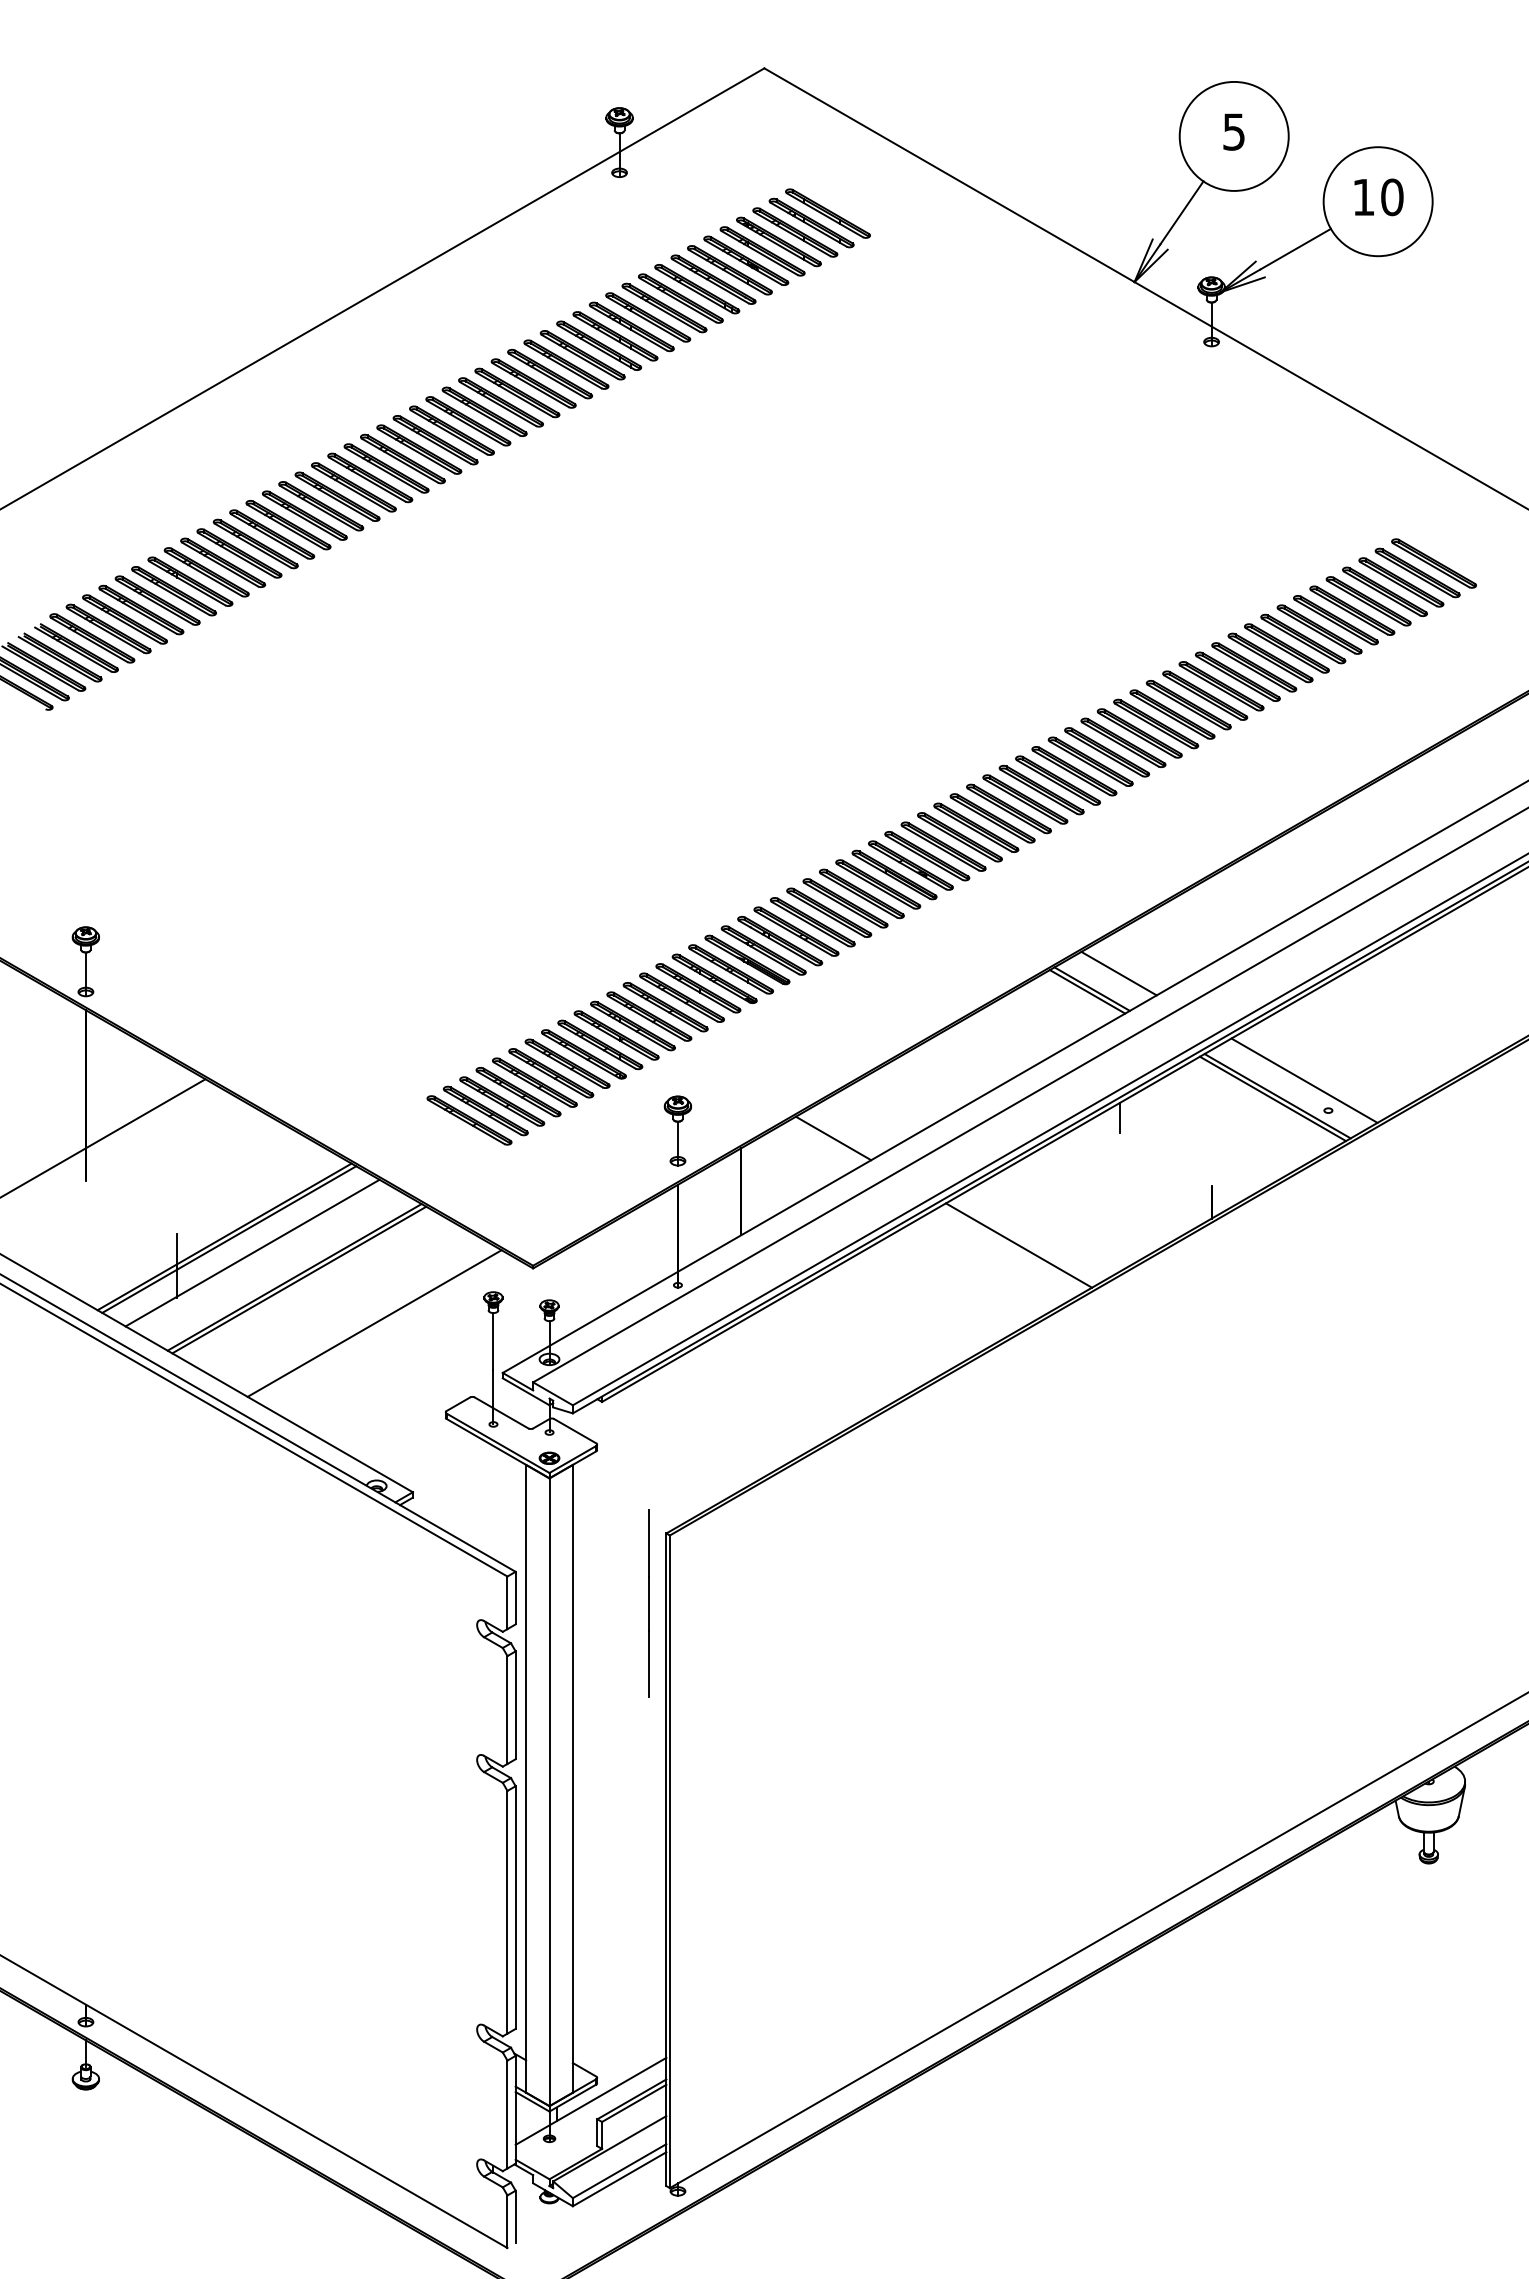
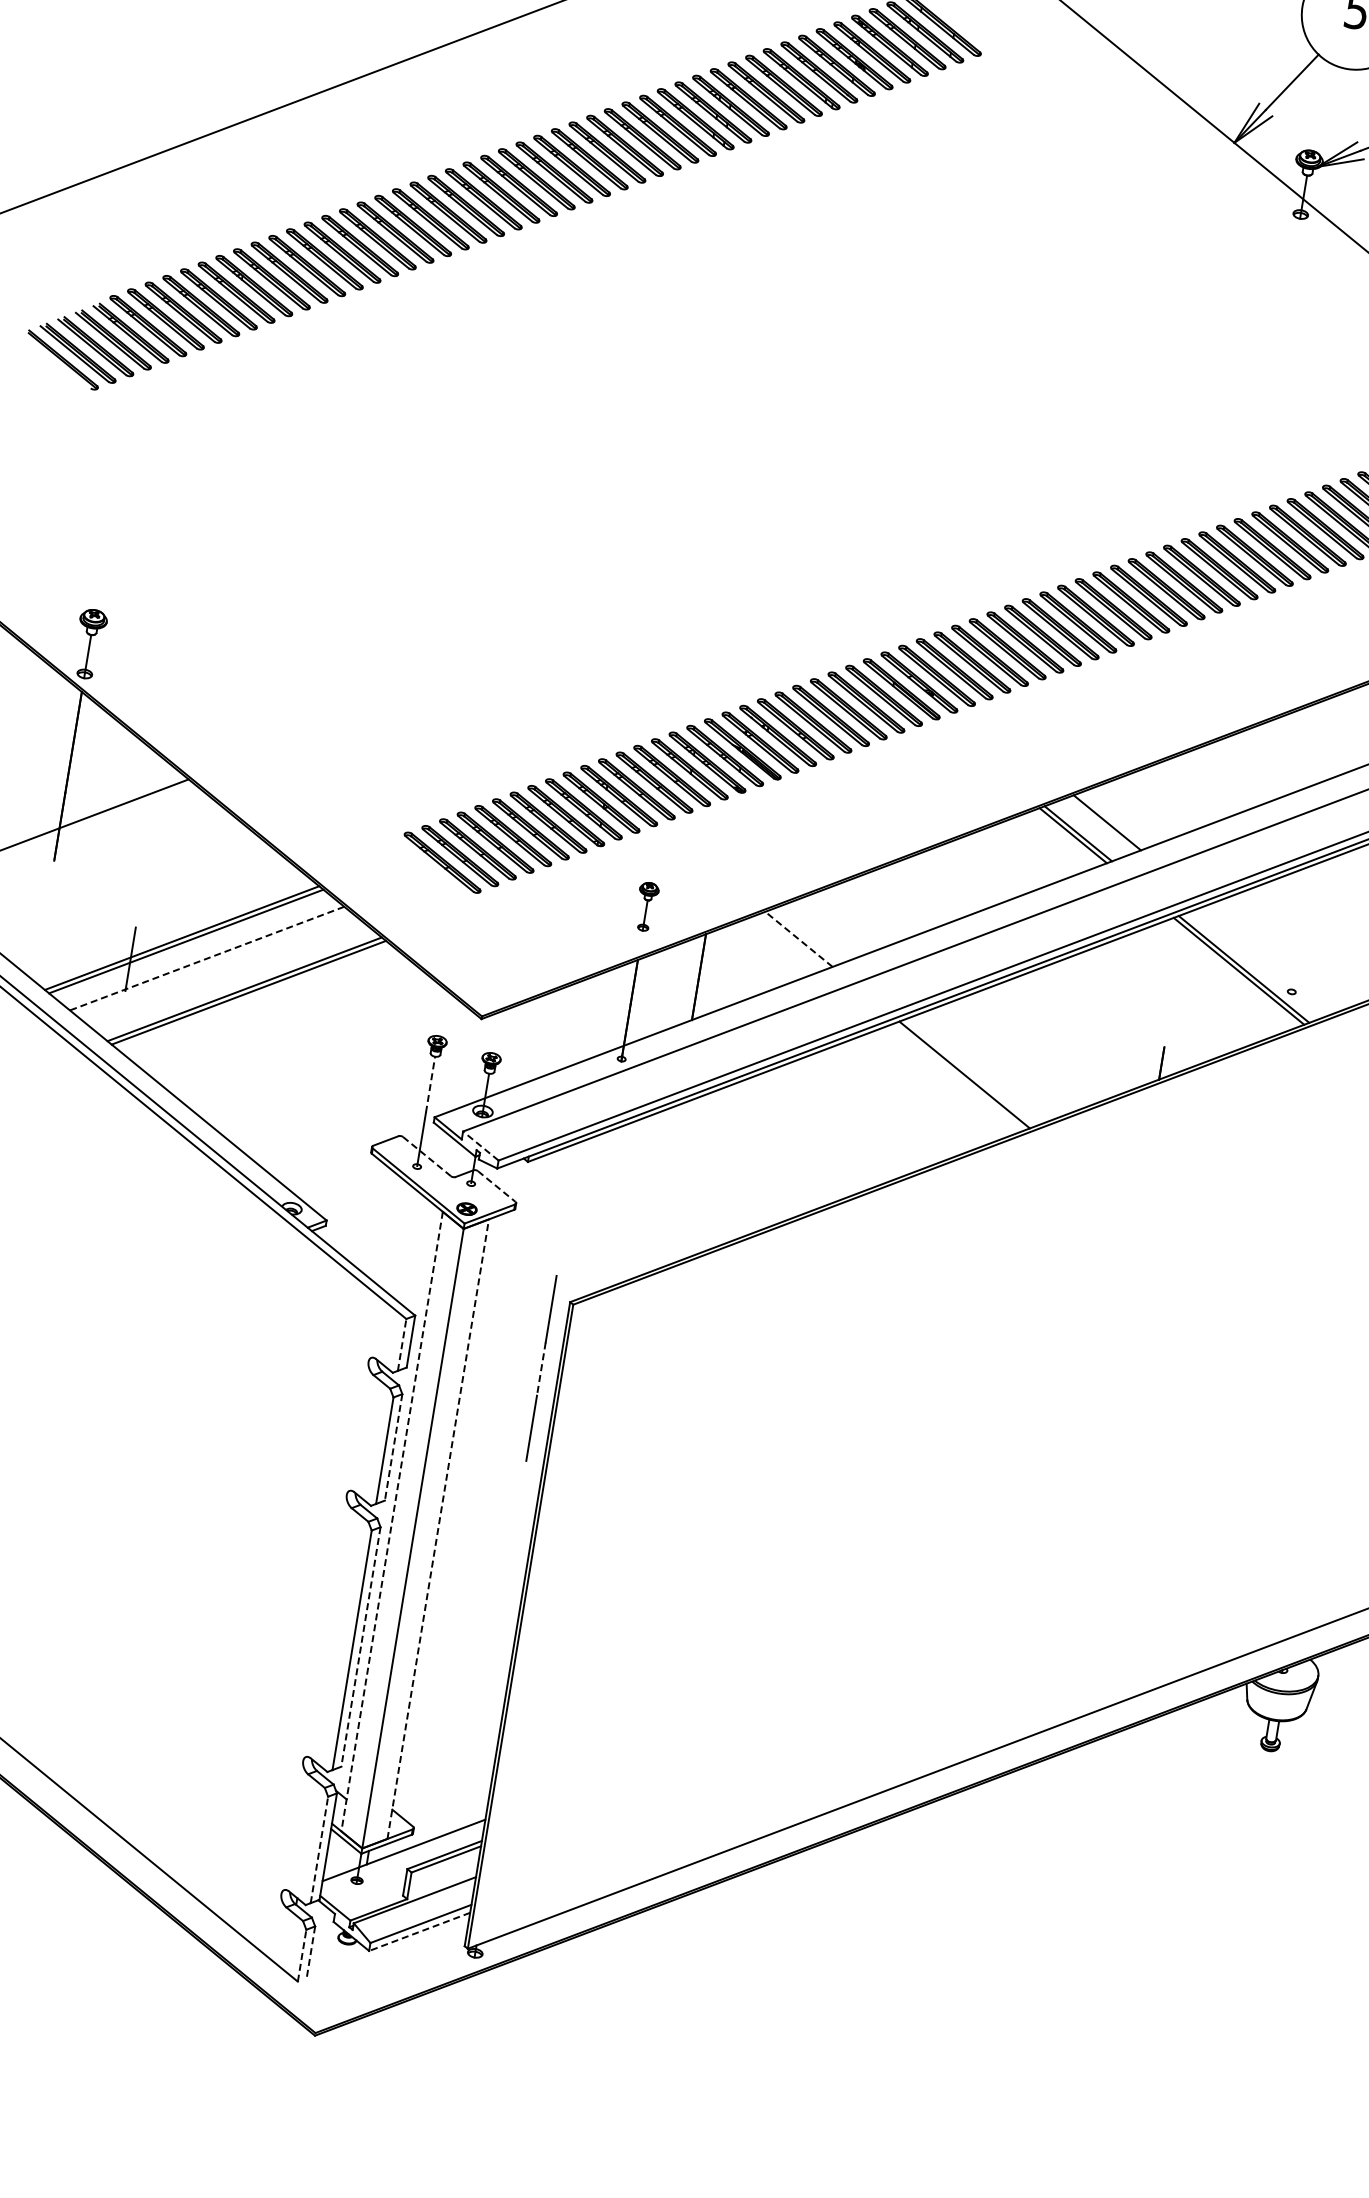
line: (1304, 1080) -> (1273, 958), removed
line: (1120, 1117) -> (1085, 965), removed
part: (677, 1130) -> (646, 906), size x0.7
line: (833, 1138) -> (798, 939), solid -> dashed
line: (252, 1253) -> (206, 958), solid -> dashed
line: (374, 1323) -> (316, 1047), removed
line: (493, 1340) -> (430, 1083), solid -> dashed
line: (553, 1393) -> (481, 1145), solid -> dashed
line: (502, 1413) -> (427, 1157), solid -> dashed
line: (575, 1431) -> (496, 1186), solid -> dashed
line: (507, 1602) -> (402, 1344), solid -> dashed
line: (648, 1604) -> (541, 1369), solid -> dashed
line: (515, 1705) -> (393, 1447), solid -> dashed
line: (526, 1778) -> (392, 1521), solid -> dashed
line: (572, 1778) -> (437, 1528), solid -> dashed
line: (515, 1908) -> (360, 1647), solid -> dashed
line: (507, 2114) -> (319, 1849), solid -> dashed
line: (619, 2179) -> (419, 1932), solid -> dashed
line: (515, 2217) -> (310, 1952), solid -> dashed
line: (507, 2221) -> (302, 1955), solid -> dashed

